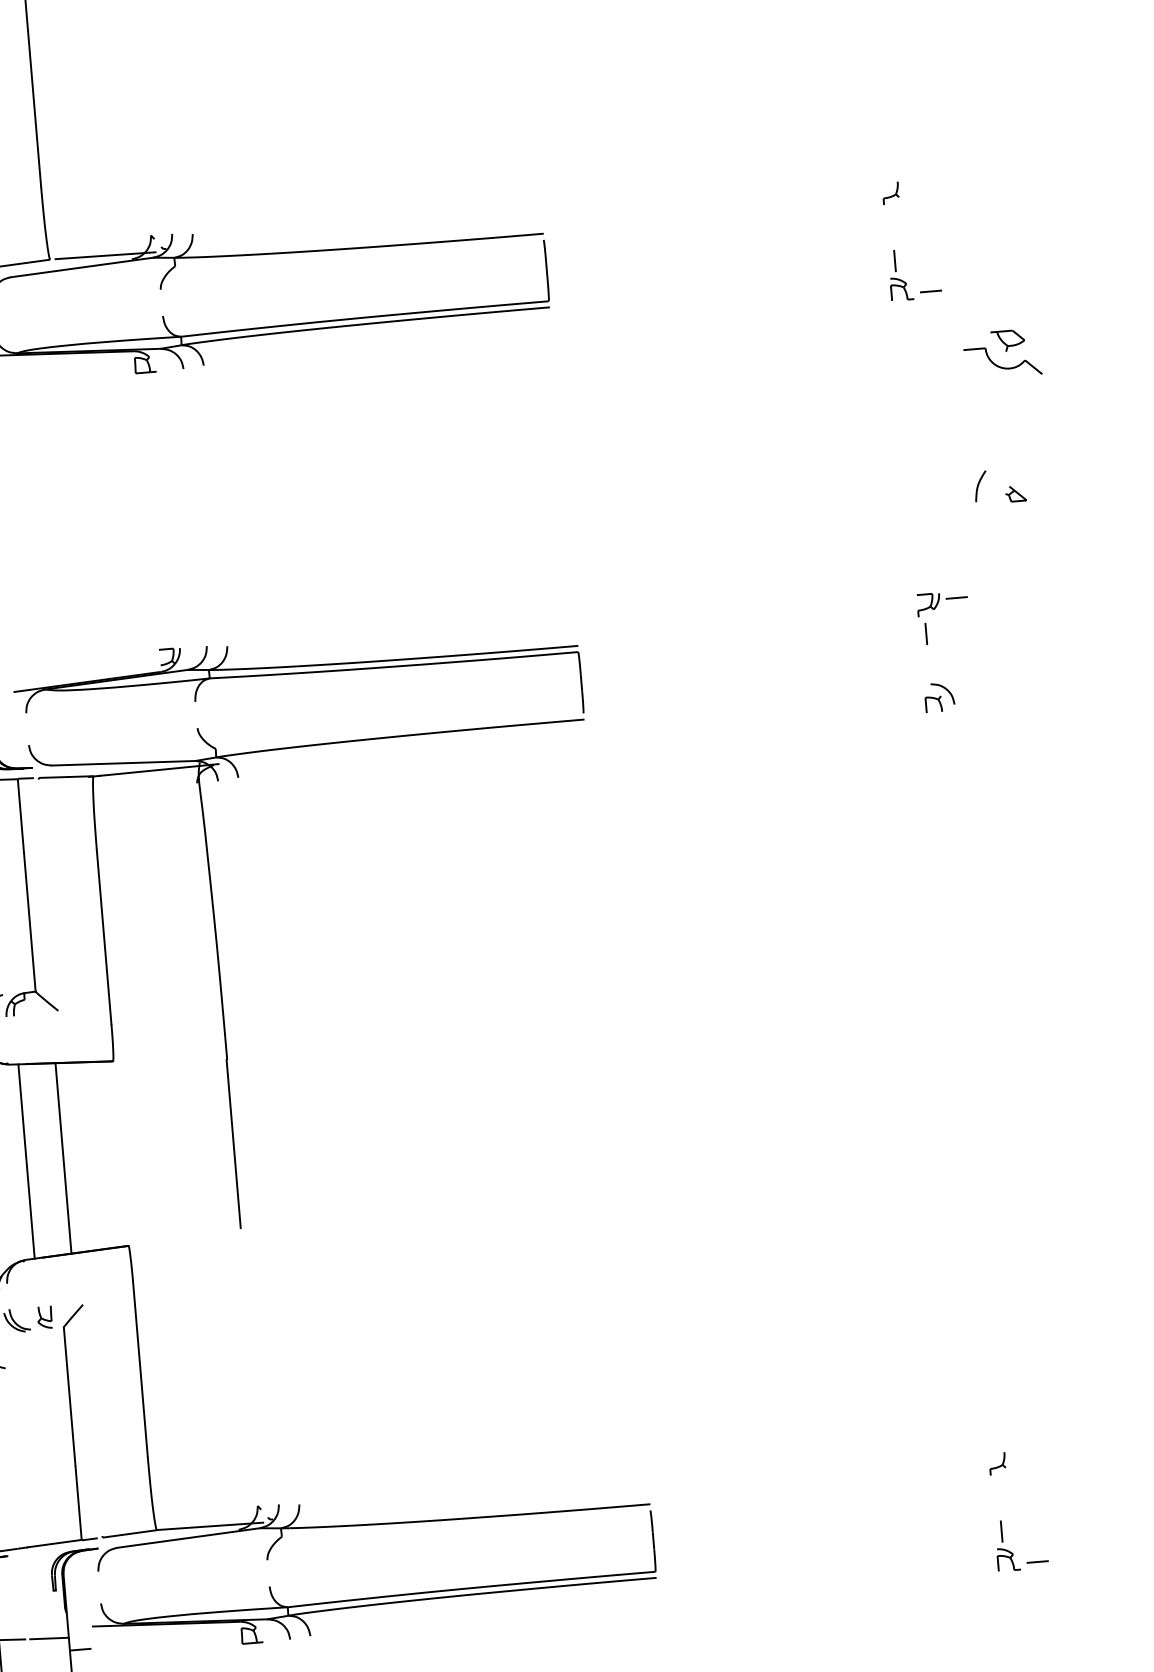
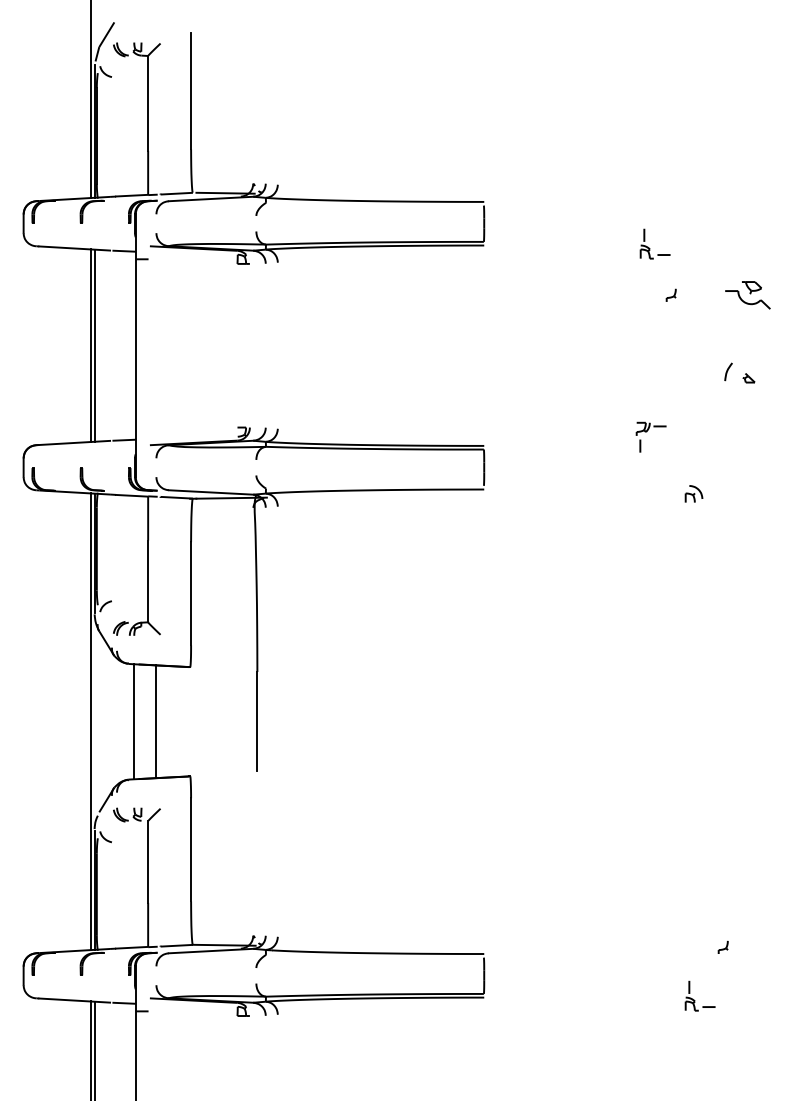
part: (889, 192) -> (670, 294), moved
part: (905, 280) -> (649, 247), moved
part: (942, 616) -> (650, 436), moved
part: (996, 1462) -> (722, 946), moved

